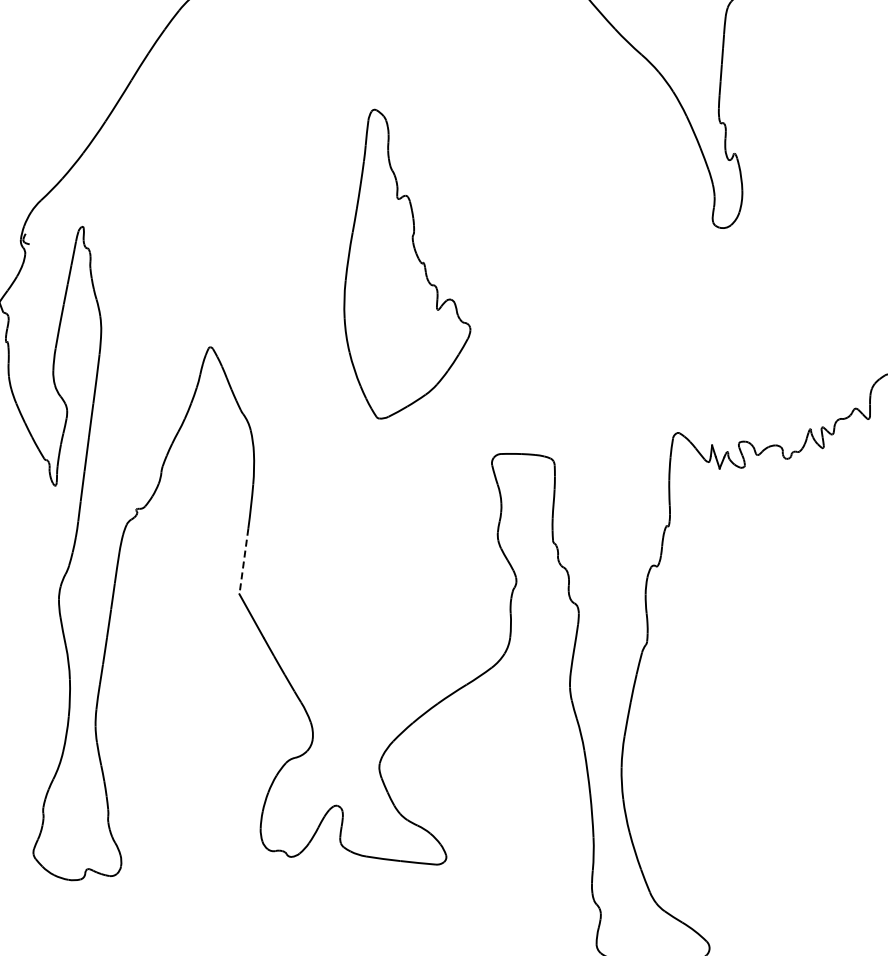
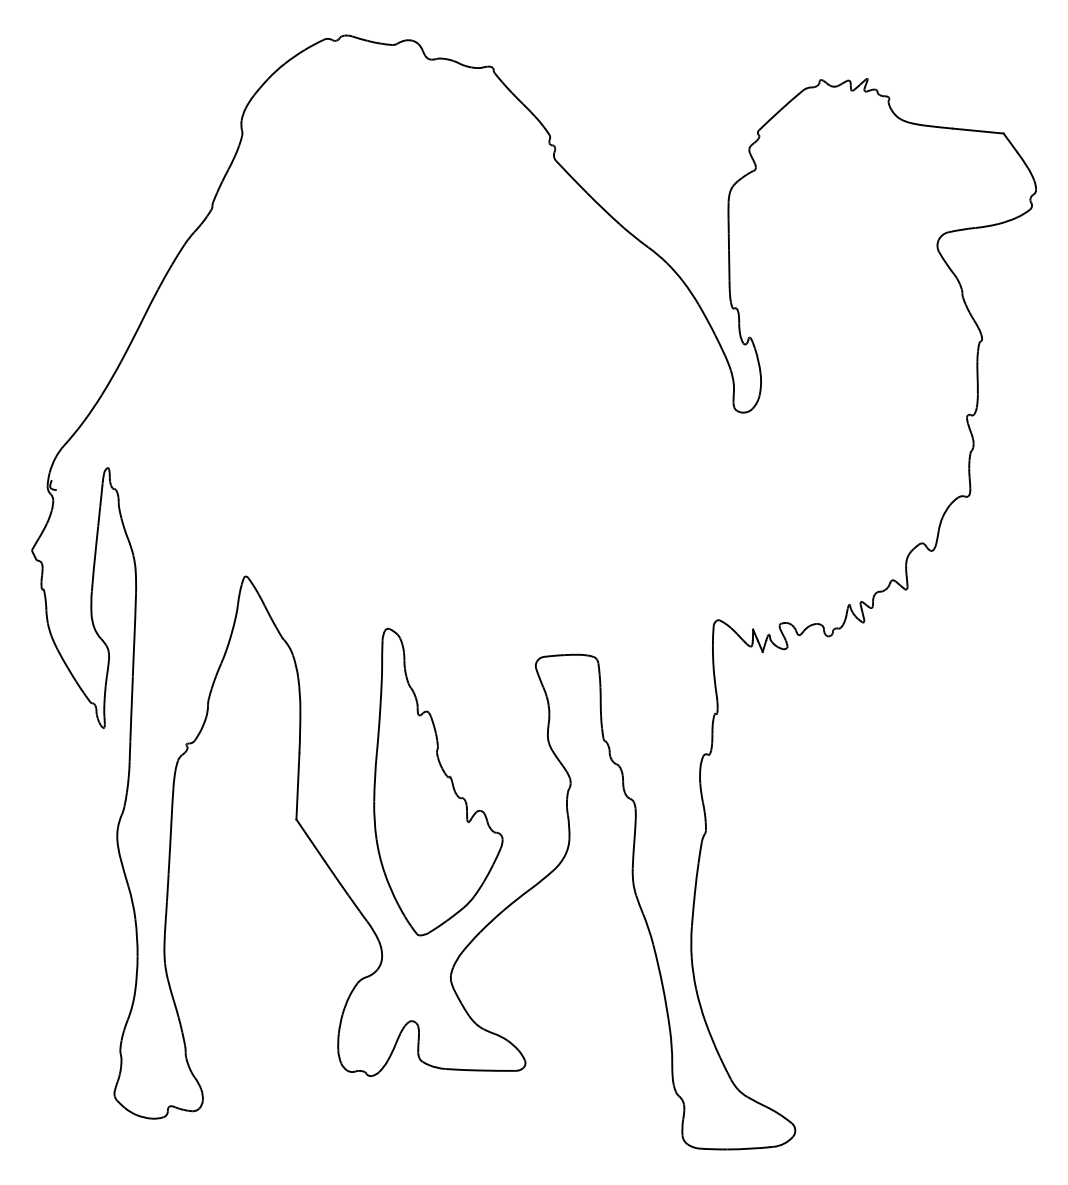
part: (411, 266) -> (438, 781), moved
line: (243, 561) -> (297, 786), dashed -> solid

